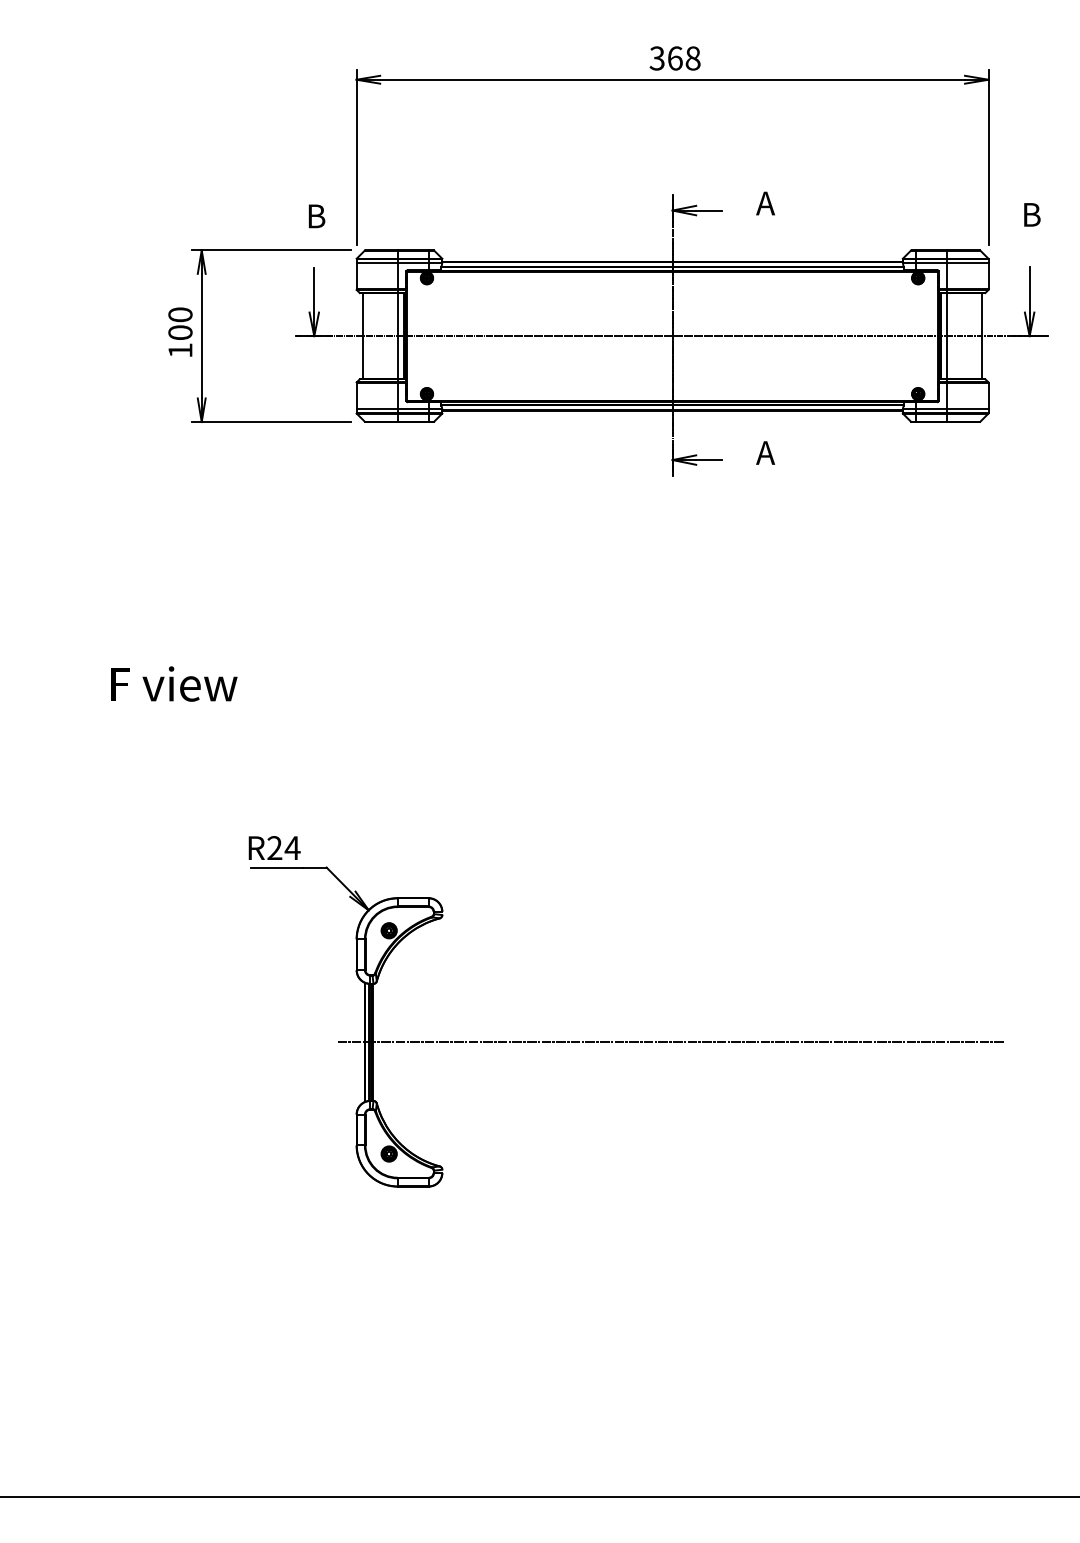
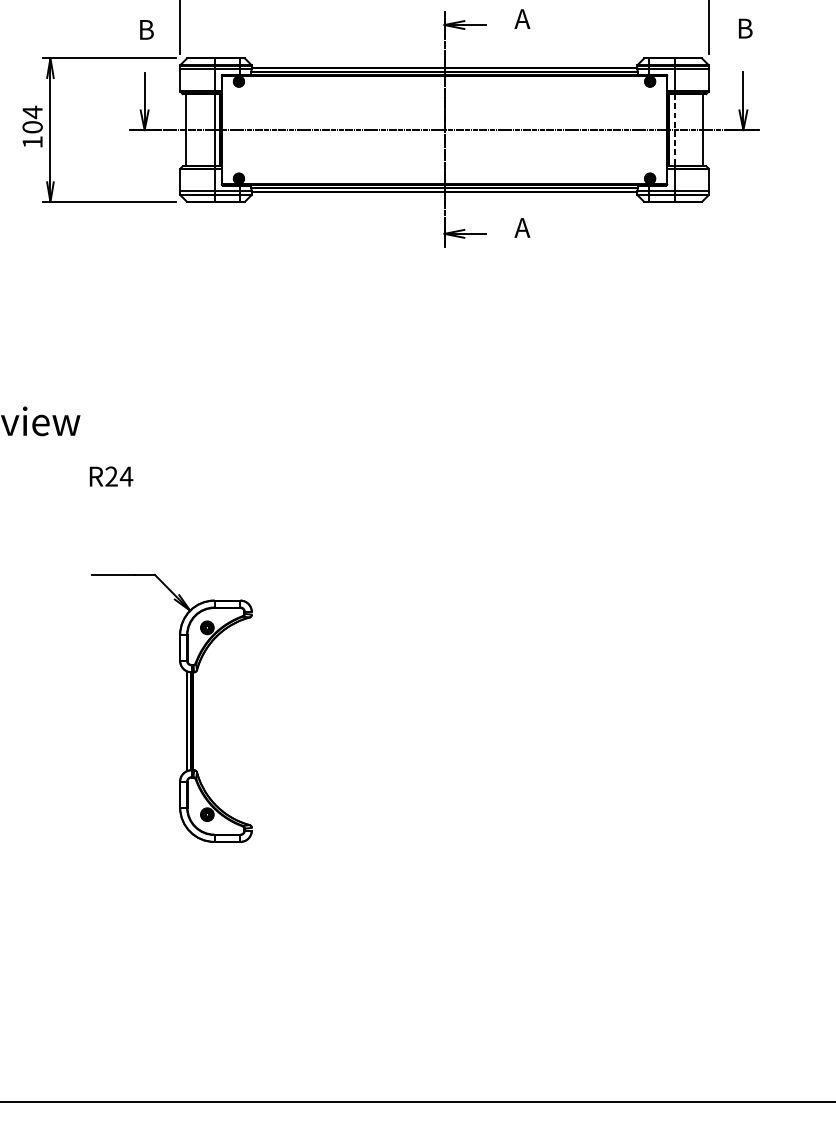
text: (180, 314) -> (32, 112), 100 -> 104
line: (947, 336) -> (674, 130), solid -> dashed
text: (274, 847) -> (111, 476), moved
line: (670, 1042) -> (442, 721), removed

